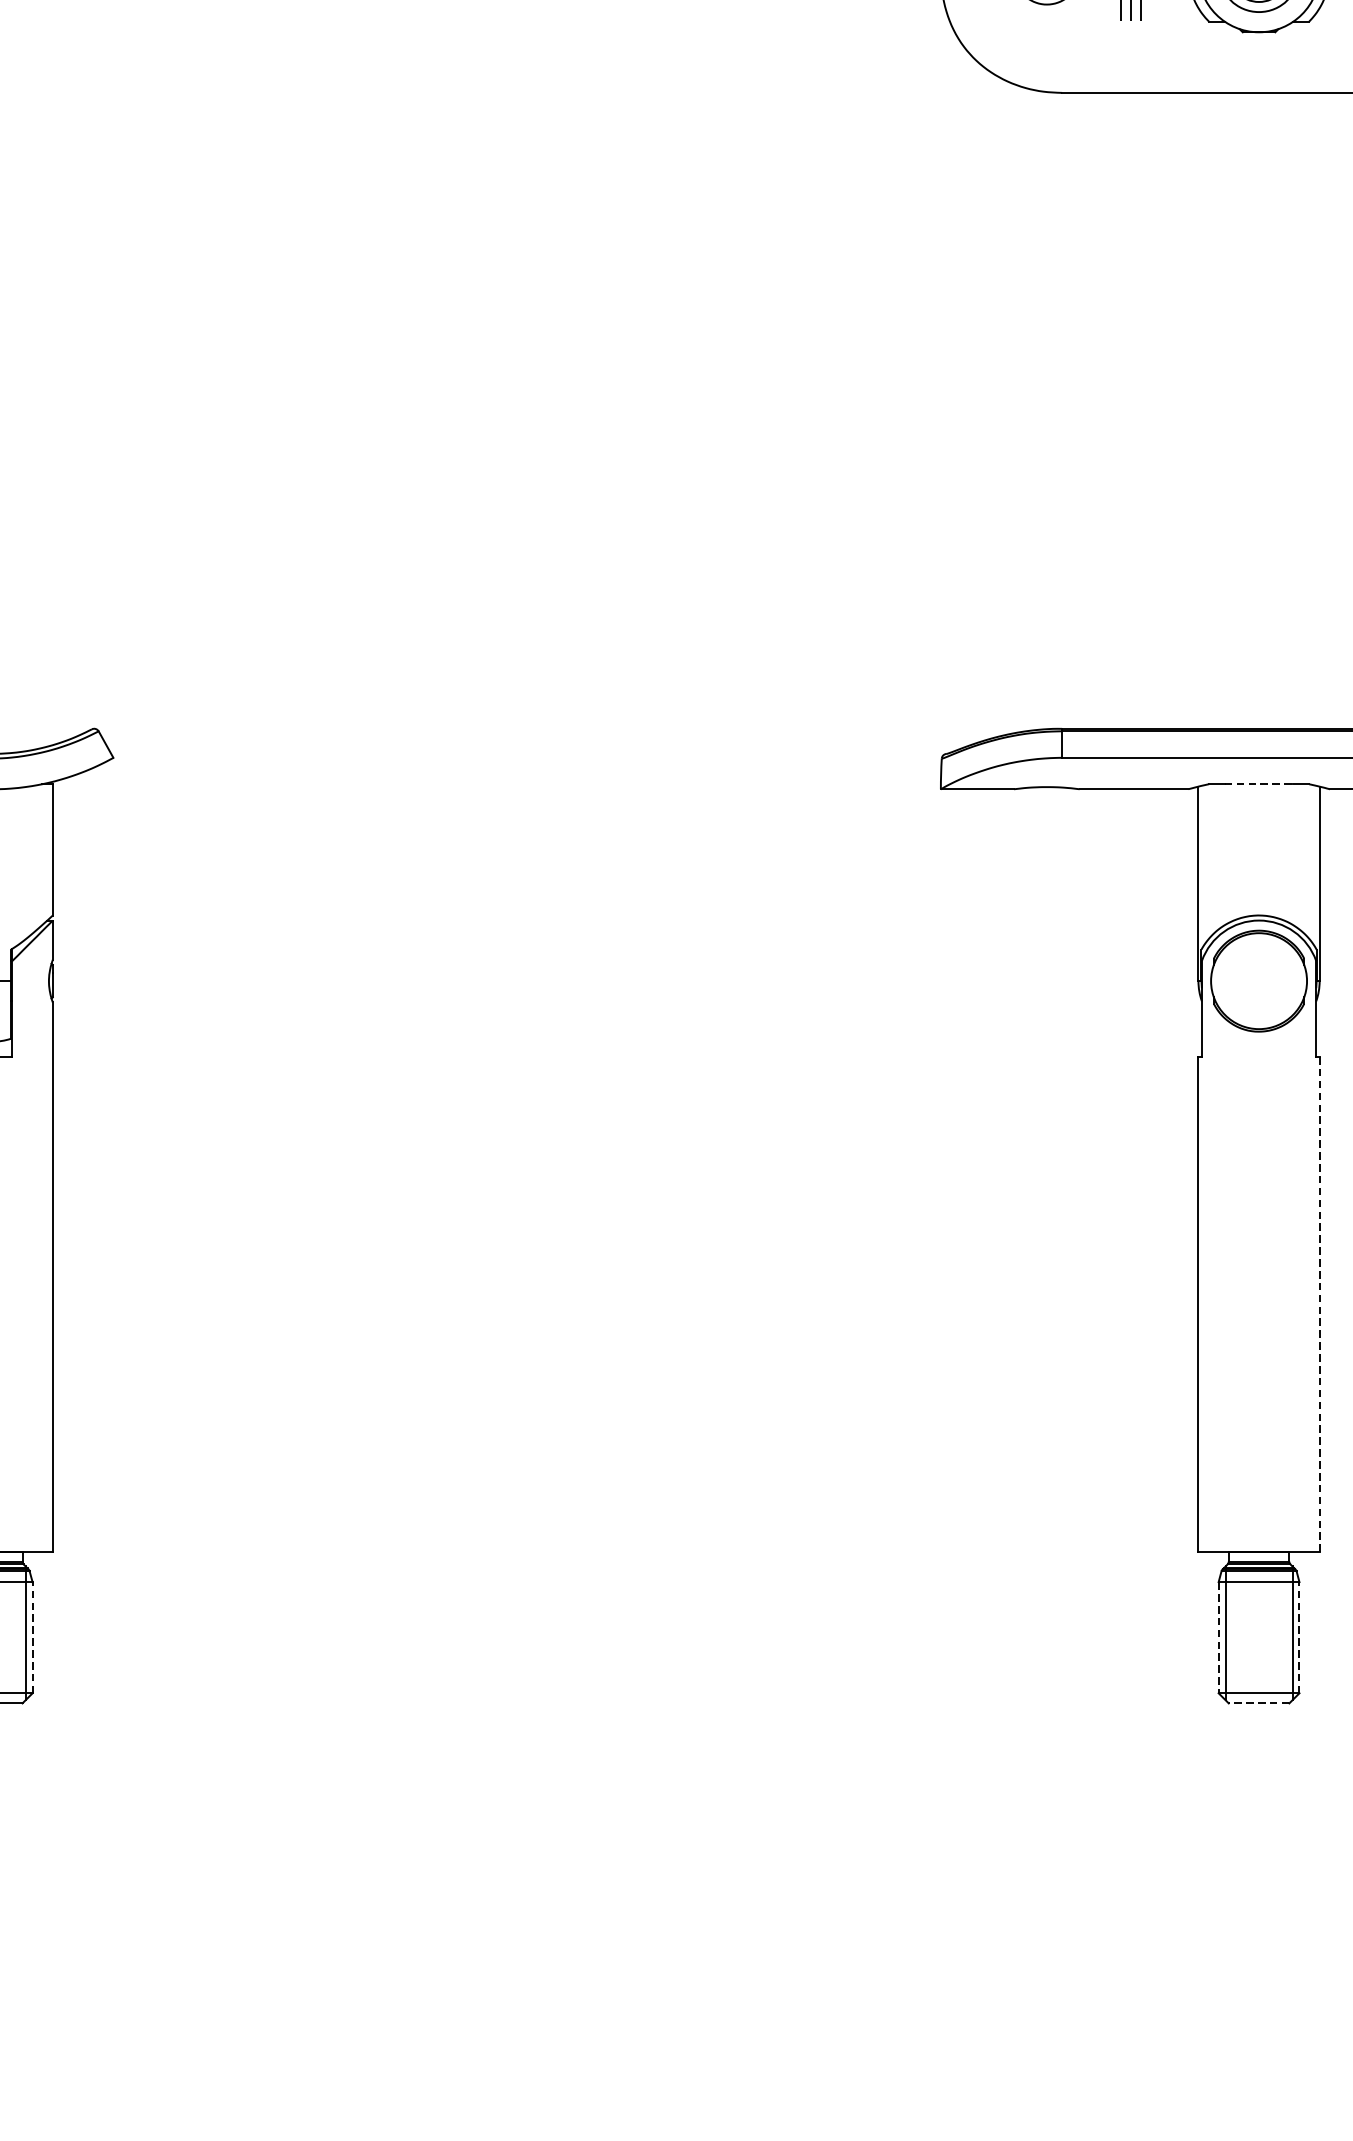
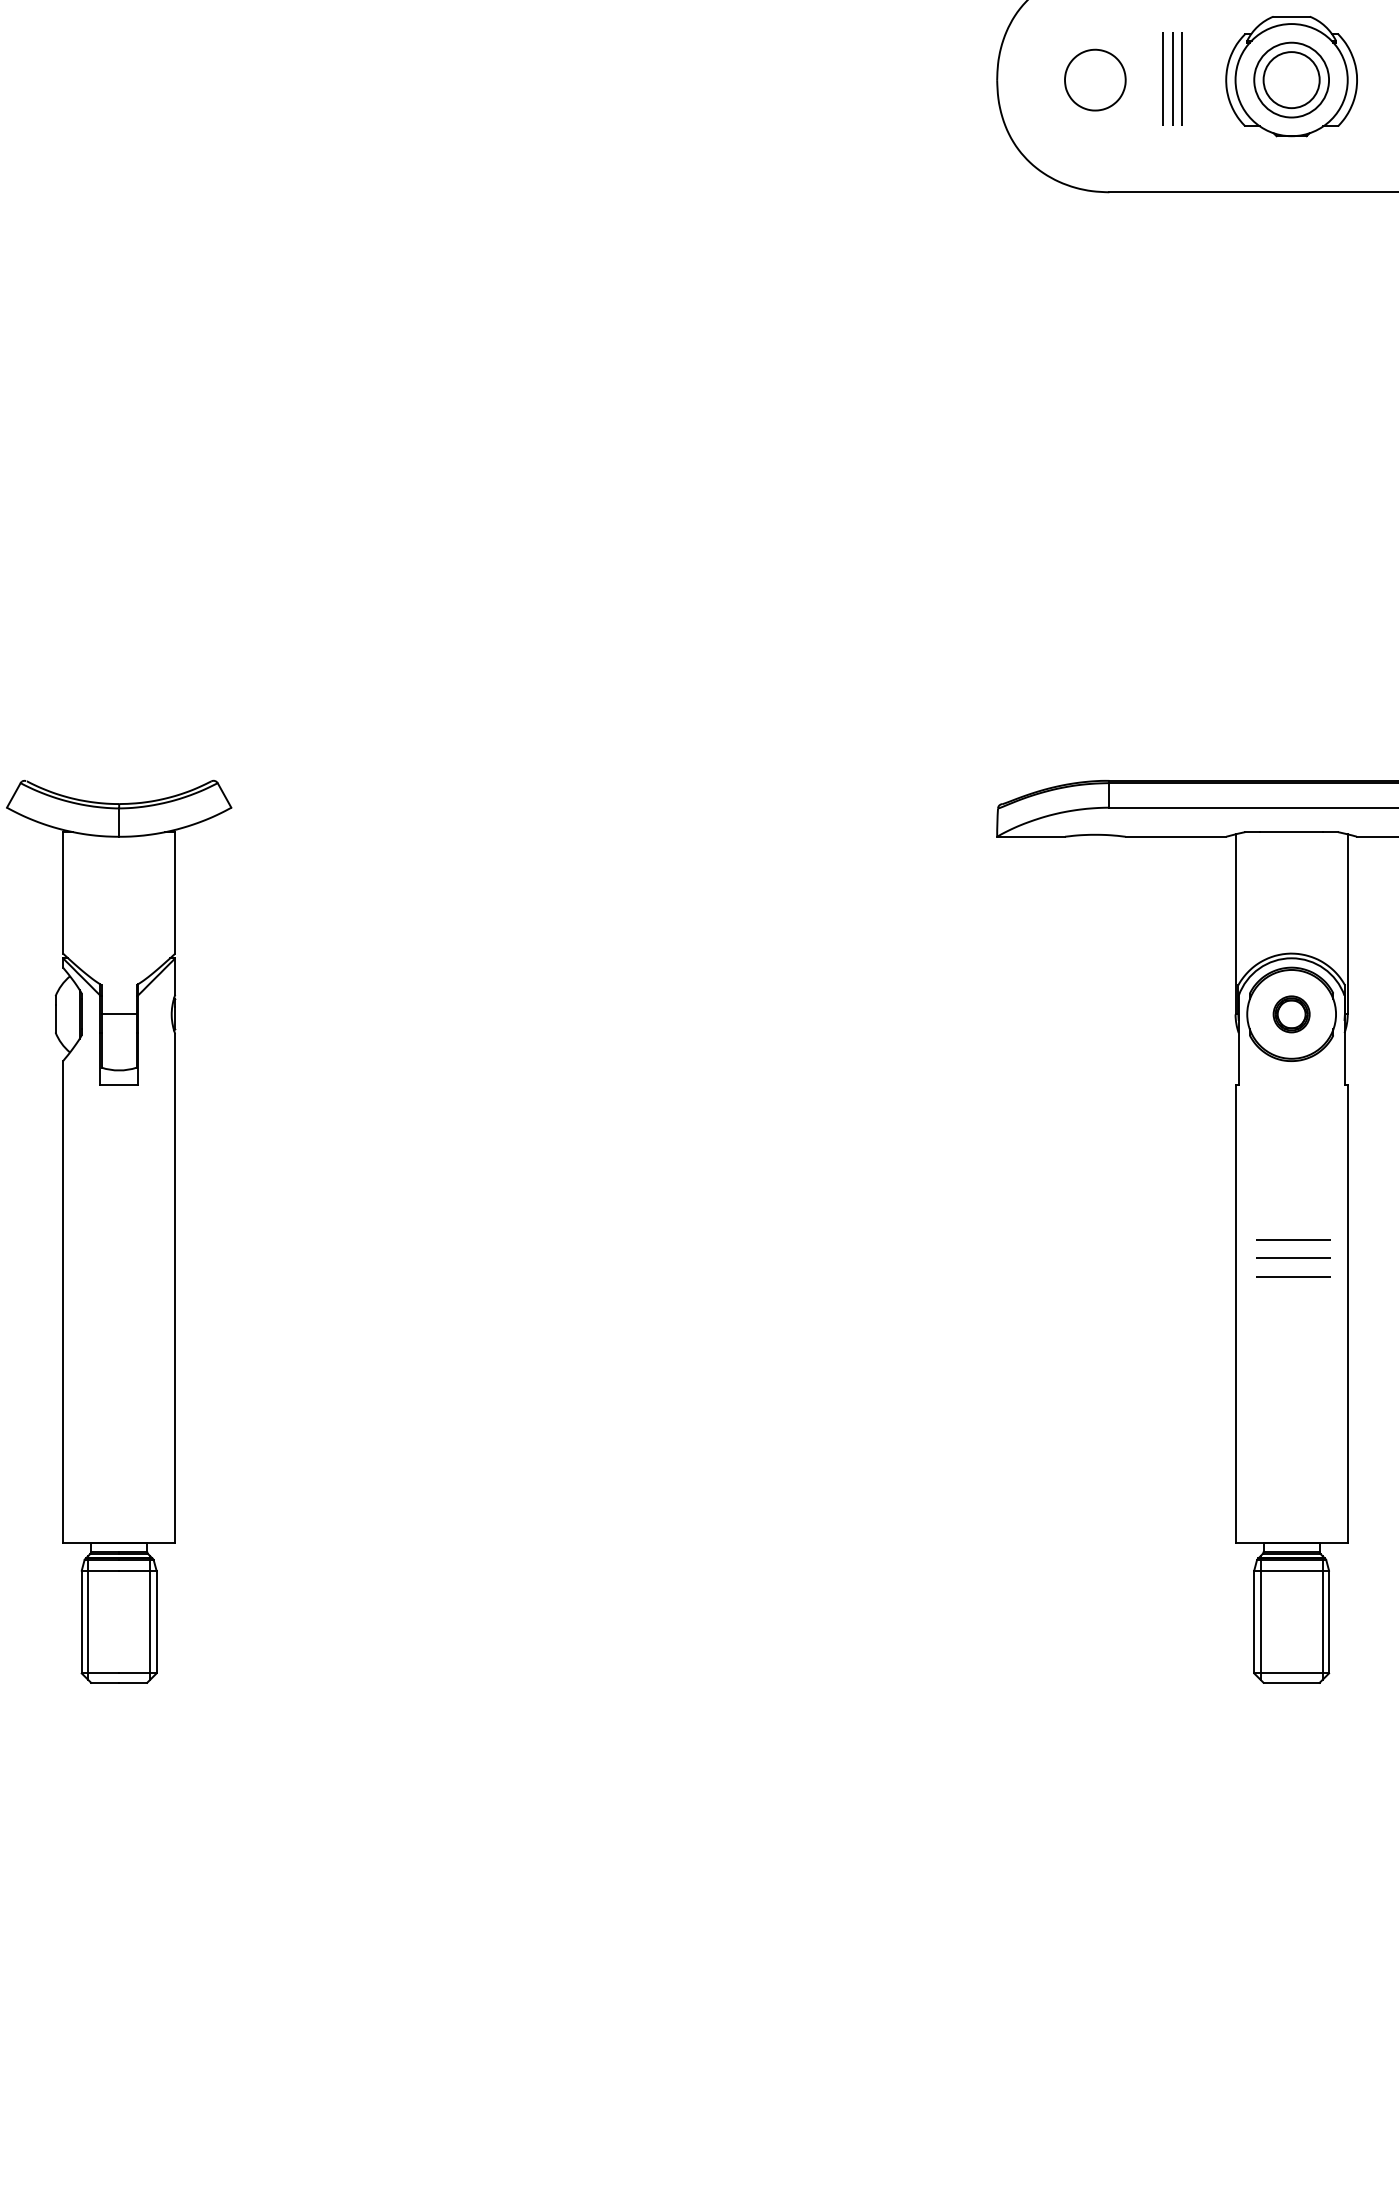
line: (1258, 784) -> (1291, 832), dashed -> solid
part: (1258, 981) -> (1291, 1014), added
line: (1261, 1224) -> (1293, 1239), added
line: (1261, 1244) -> (1293, 1258), added
line: (1261, 1264) -> (1293, 1276), added
line: (1319, 1304) -> (1347, 1313), dashed -> solid
line: (32, 1637) -> (156, 1621), dashed -> solid
line: (1299, 1637) -> (1329, 1621), dashed -> solid
line: (1218, 1638) -> (1254, 1622), dashed -> solid
line: (1258, 1703) -> (1291, 1682), dashed -> solid

